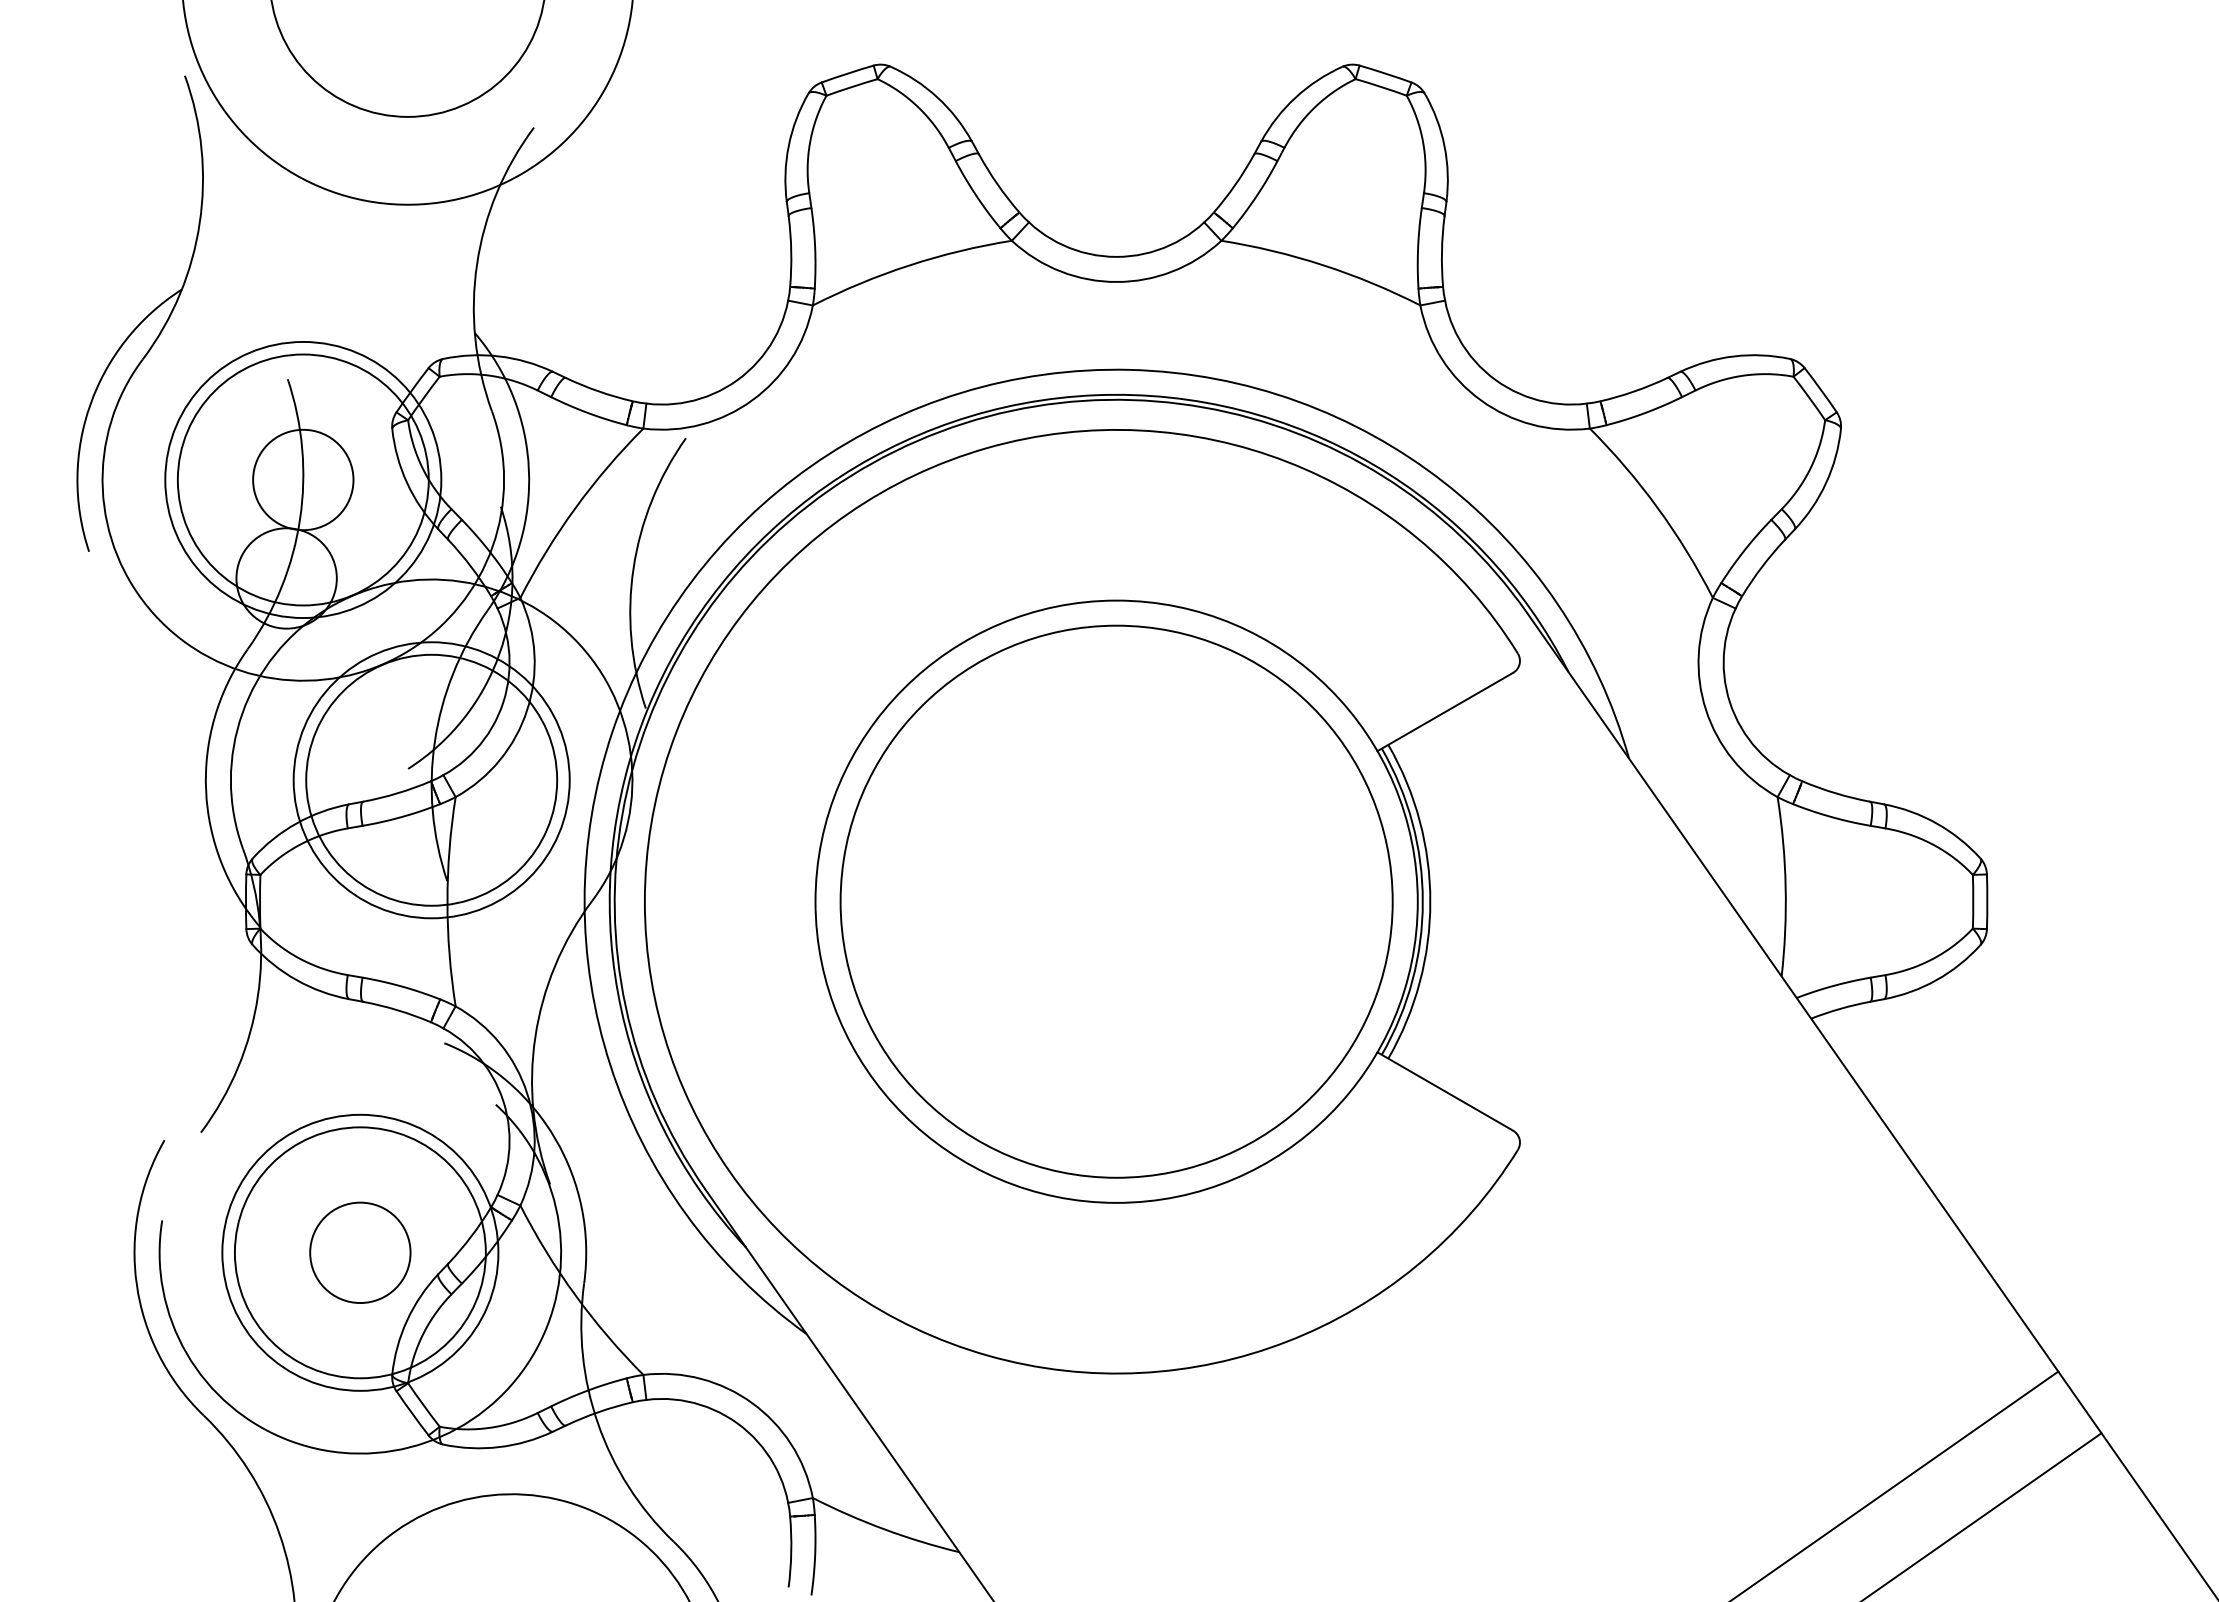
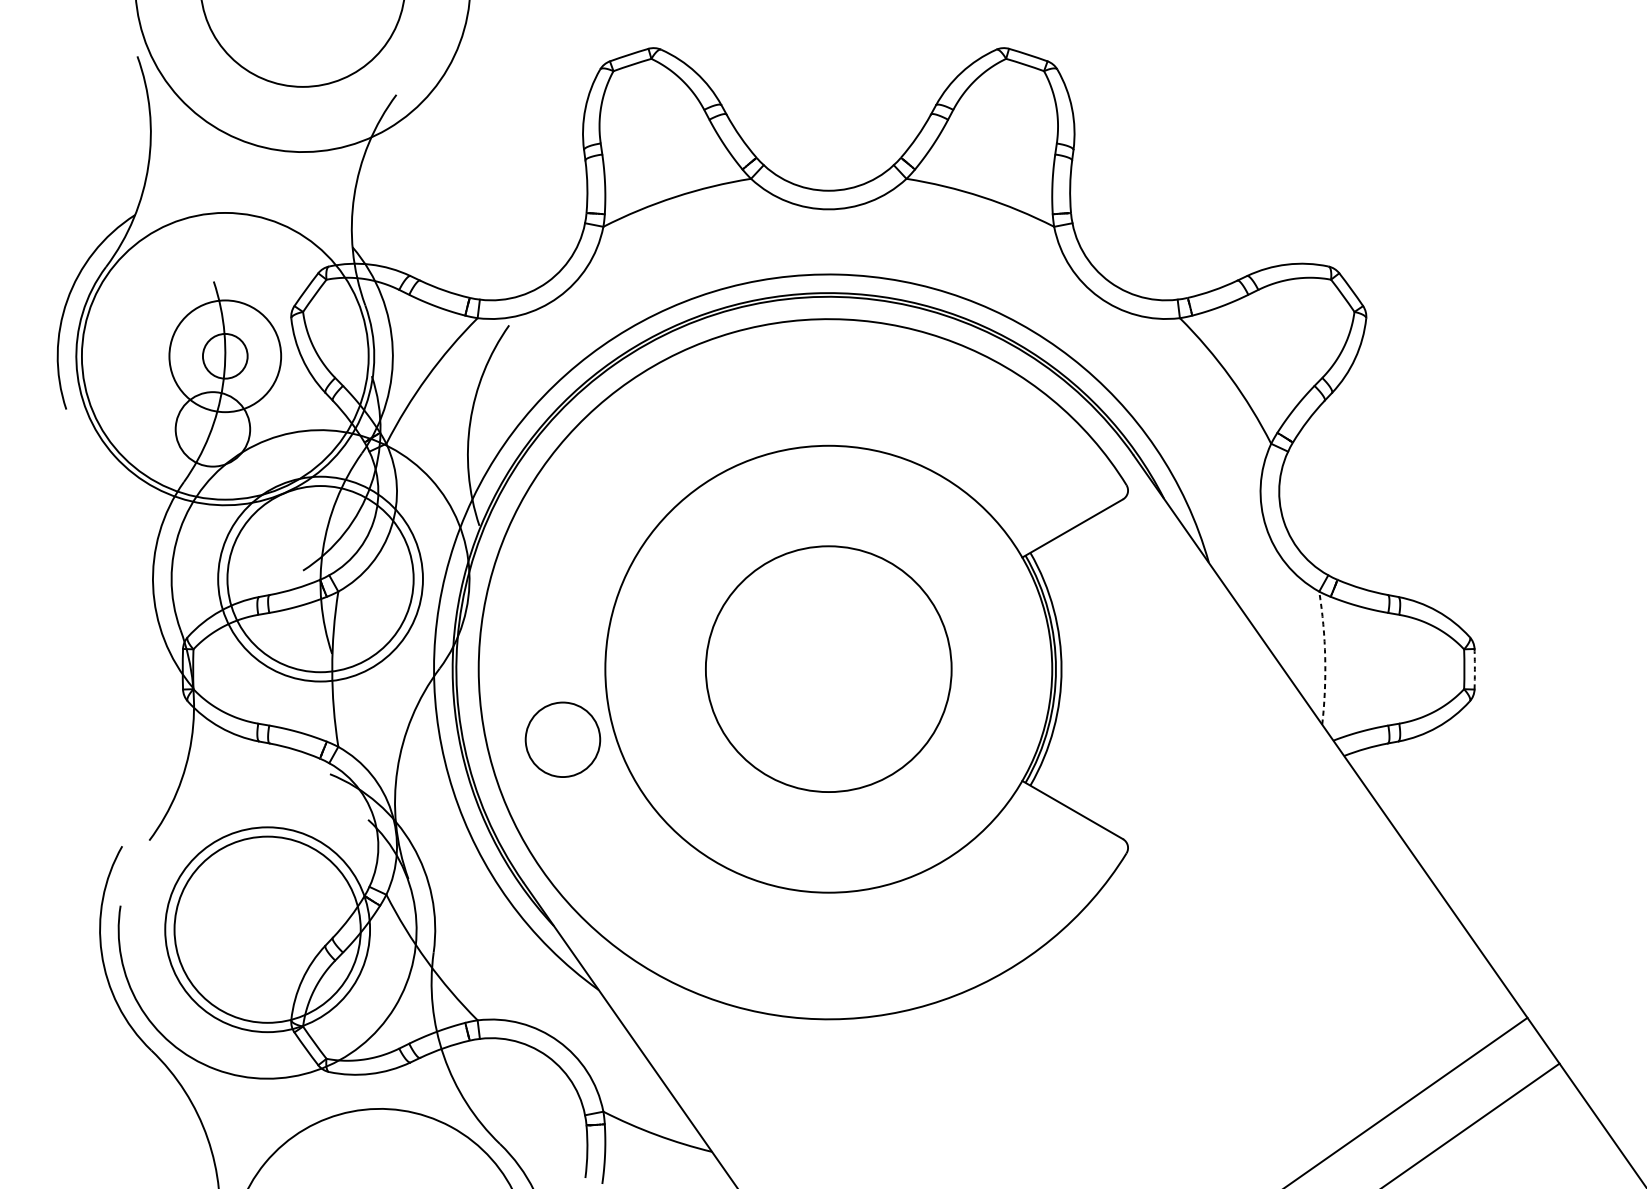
circle: (302, 479) -> (224, 355), size x0.6
circle: (303, 479) -> (225, 355), size x0.6
circle: (303, 479) -> (225, 355), size x1.4
arc: (1785, 886) -> (1325, 657), solid -> dashed
circle: (1116, 901) -> (828, 669), size x0.6
arc: (1987, 901) -> (1474, 669), solid -> dashed
circle: (360, 1252) -> (563, 739), moved

